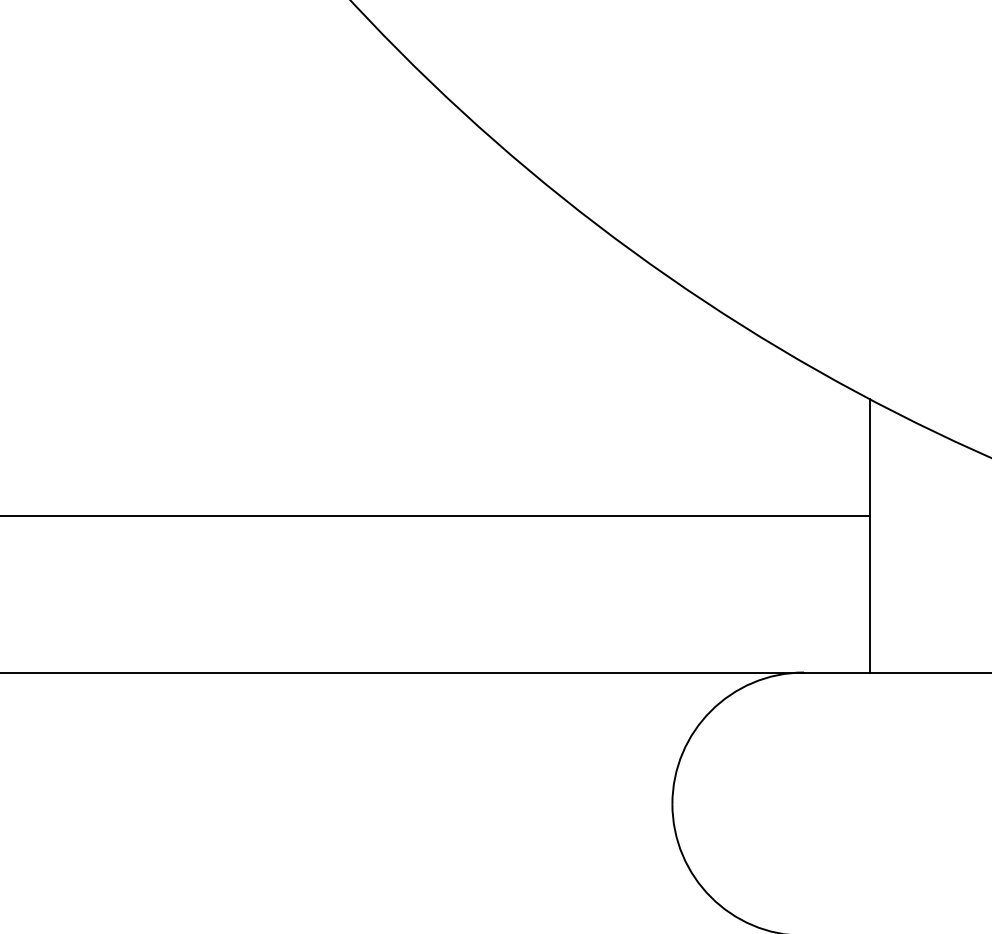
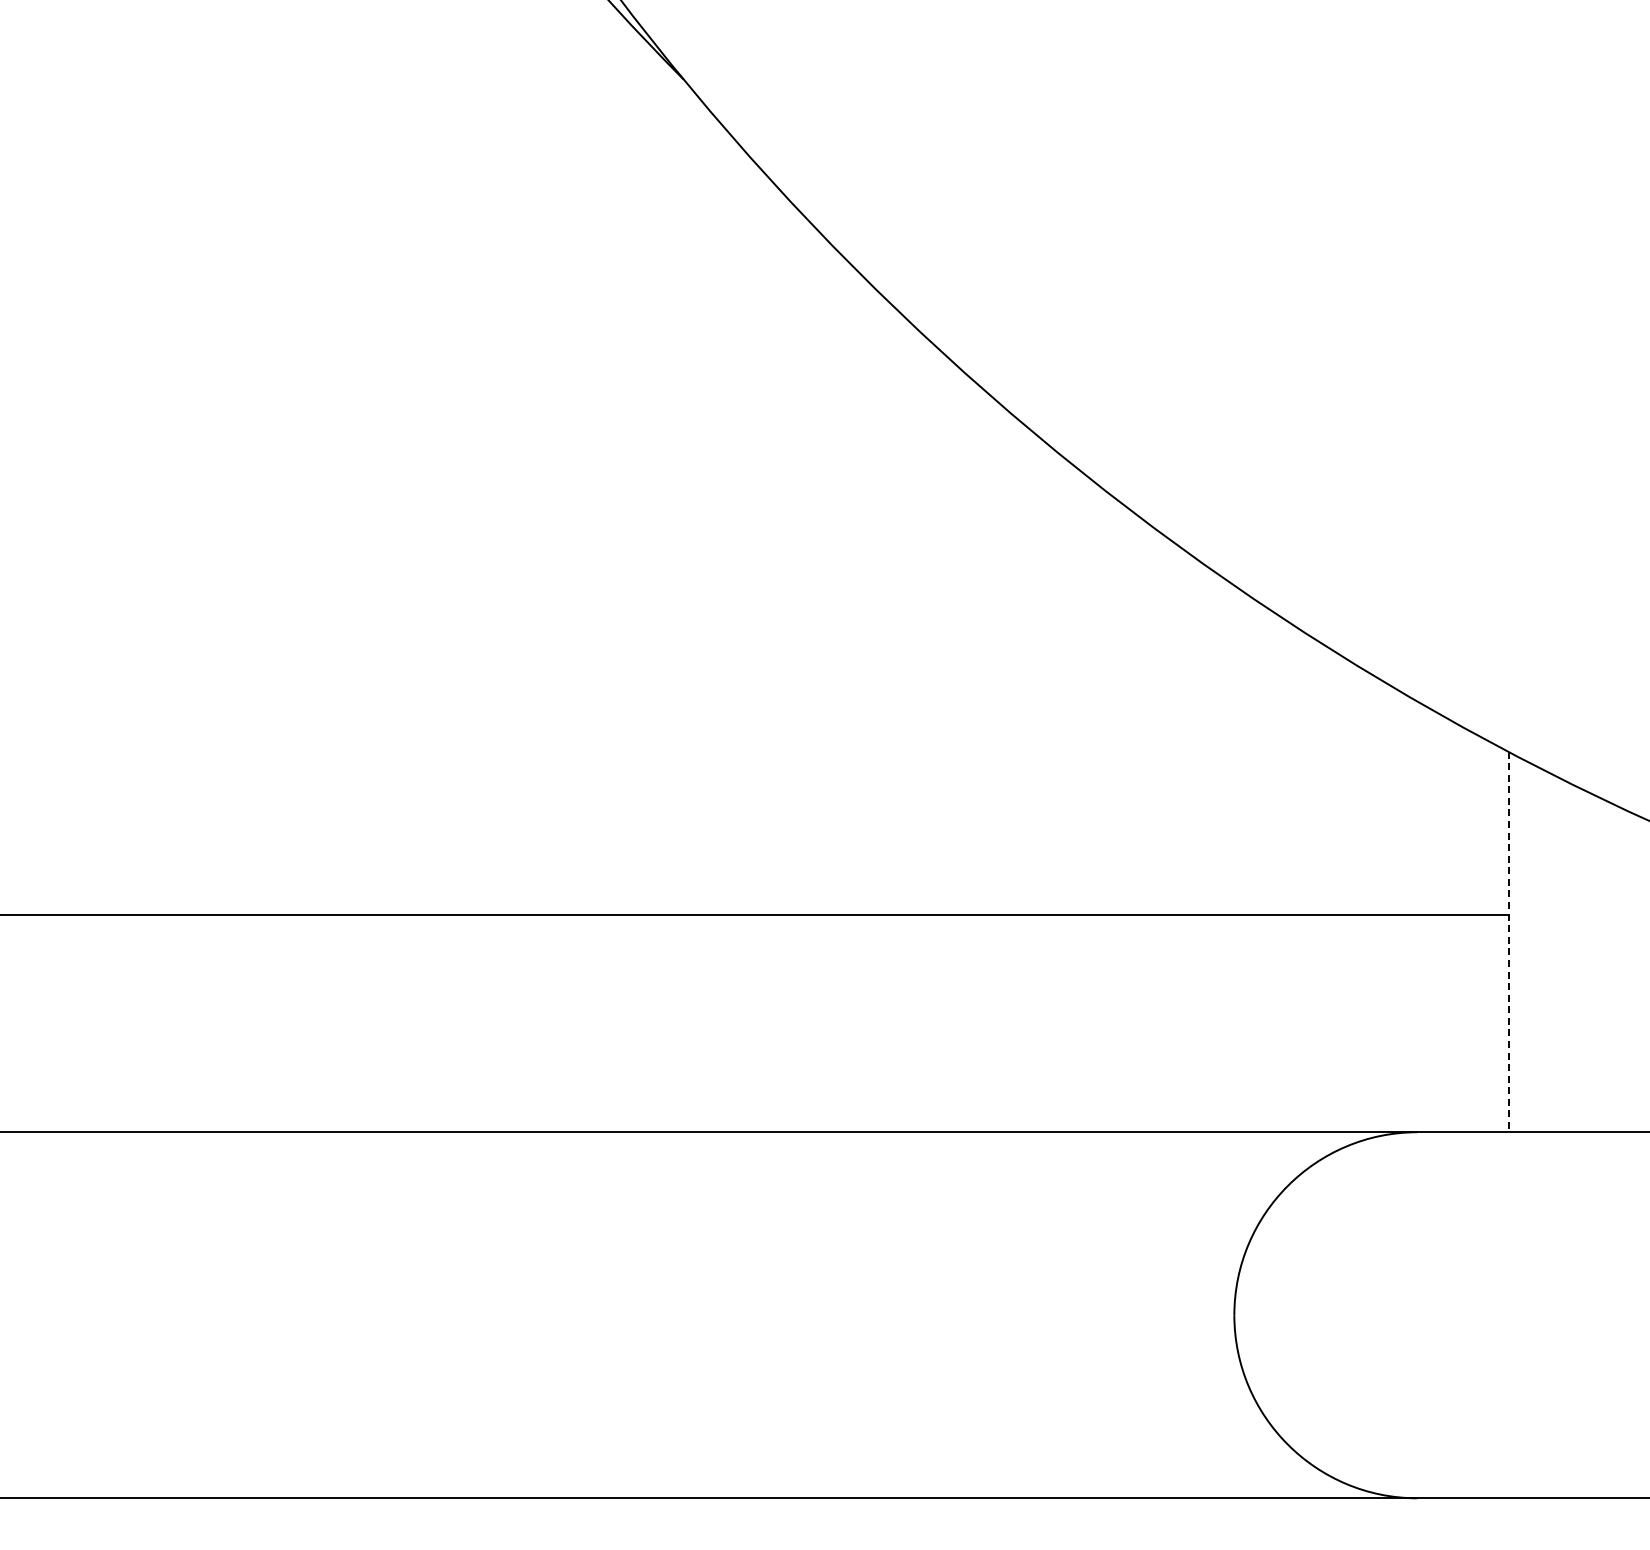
line: (869, 536) -> (1508, 942), solid -> dashed

